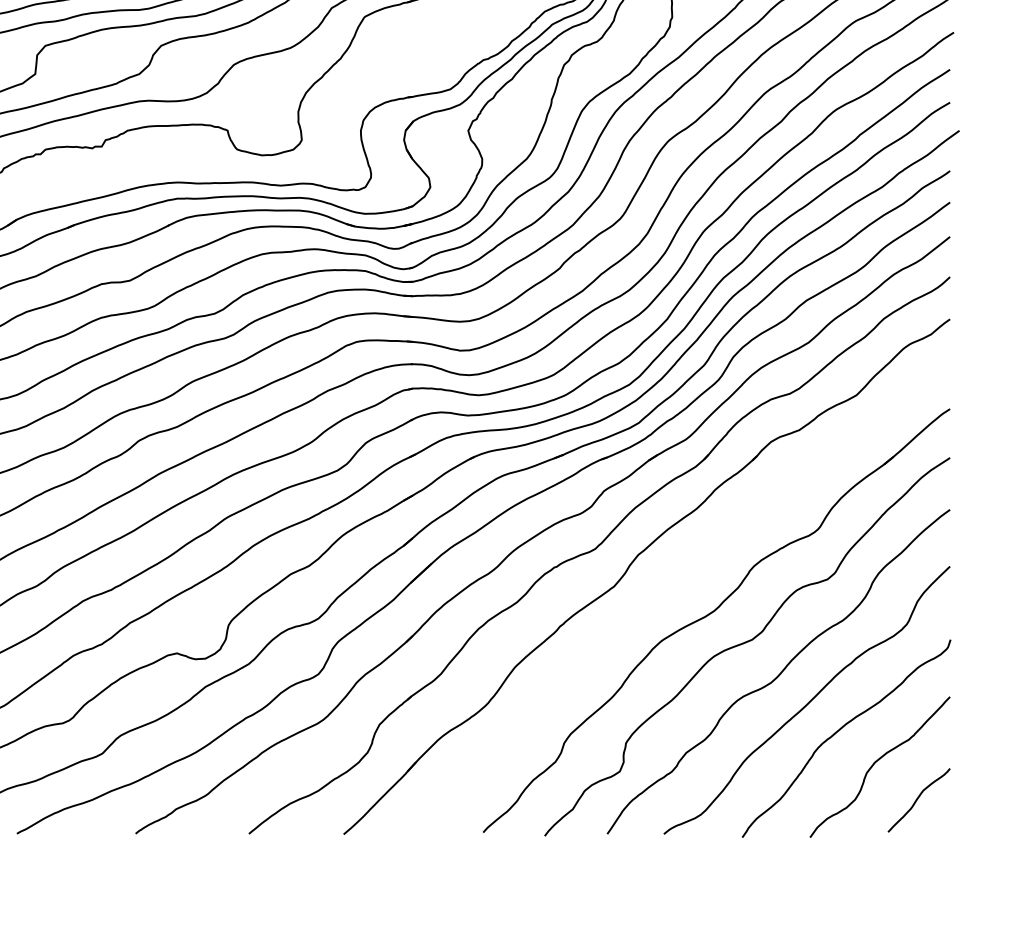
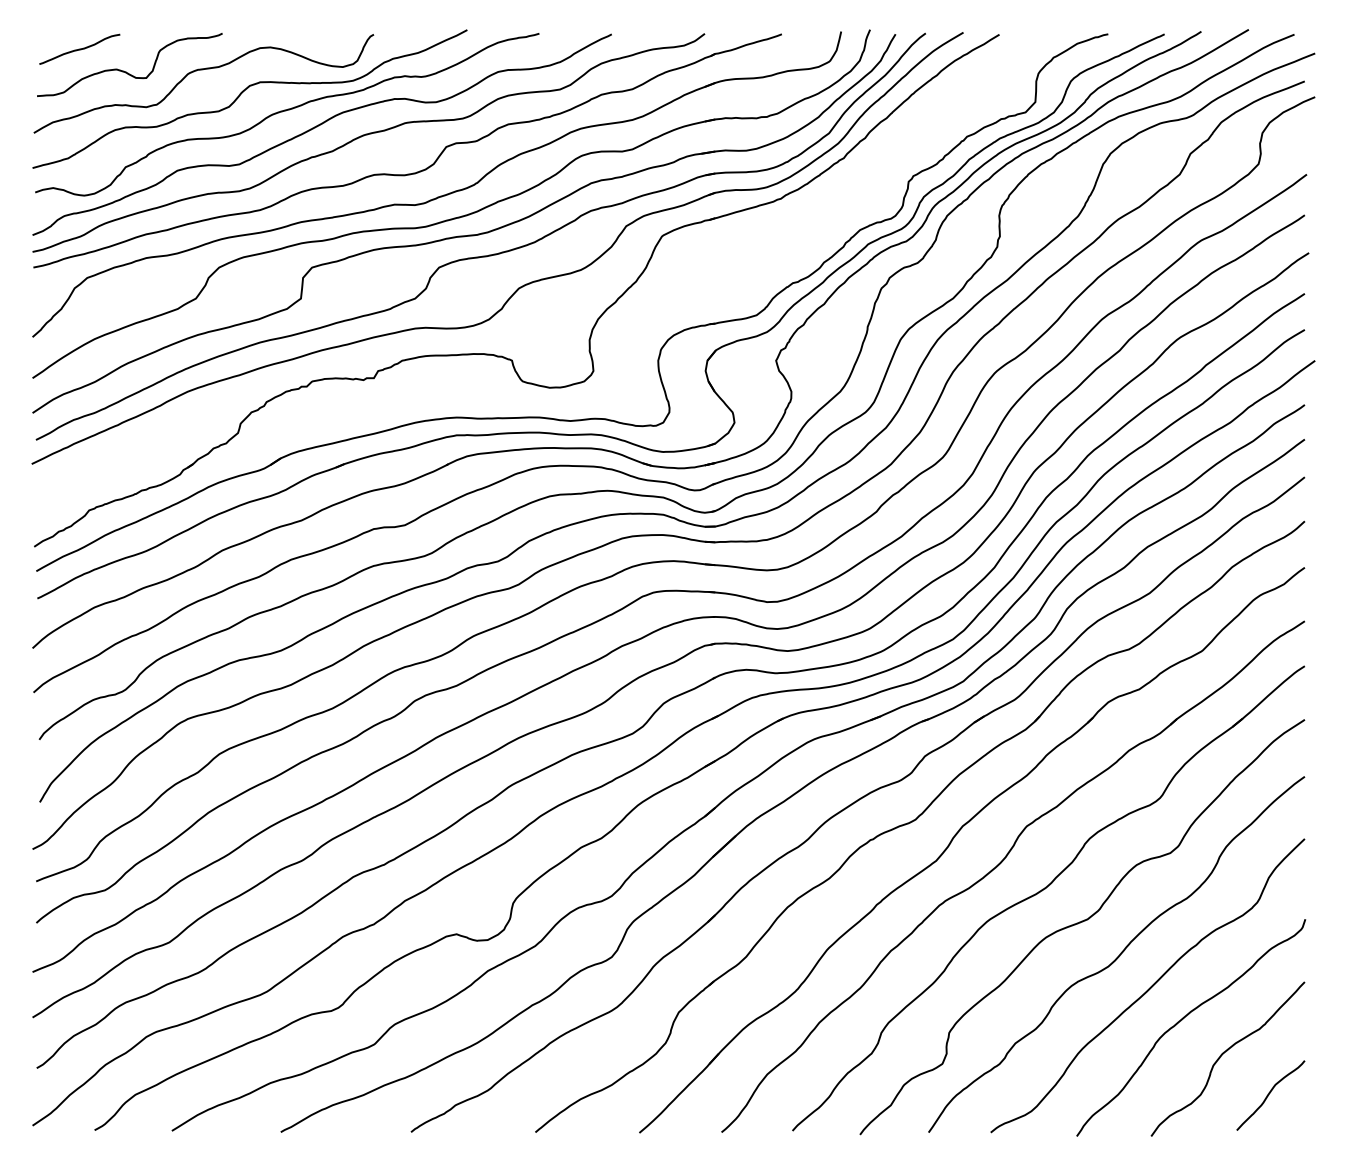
part: (672, 589) -> (1000, 864), added

